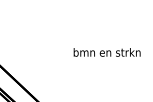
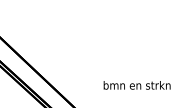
text: (106, 52) -> (136, 85), moved

